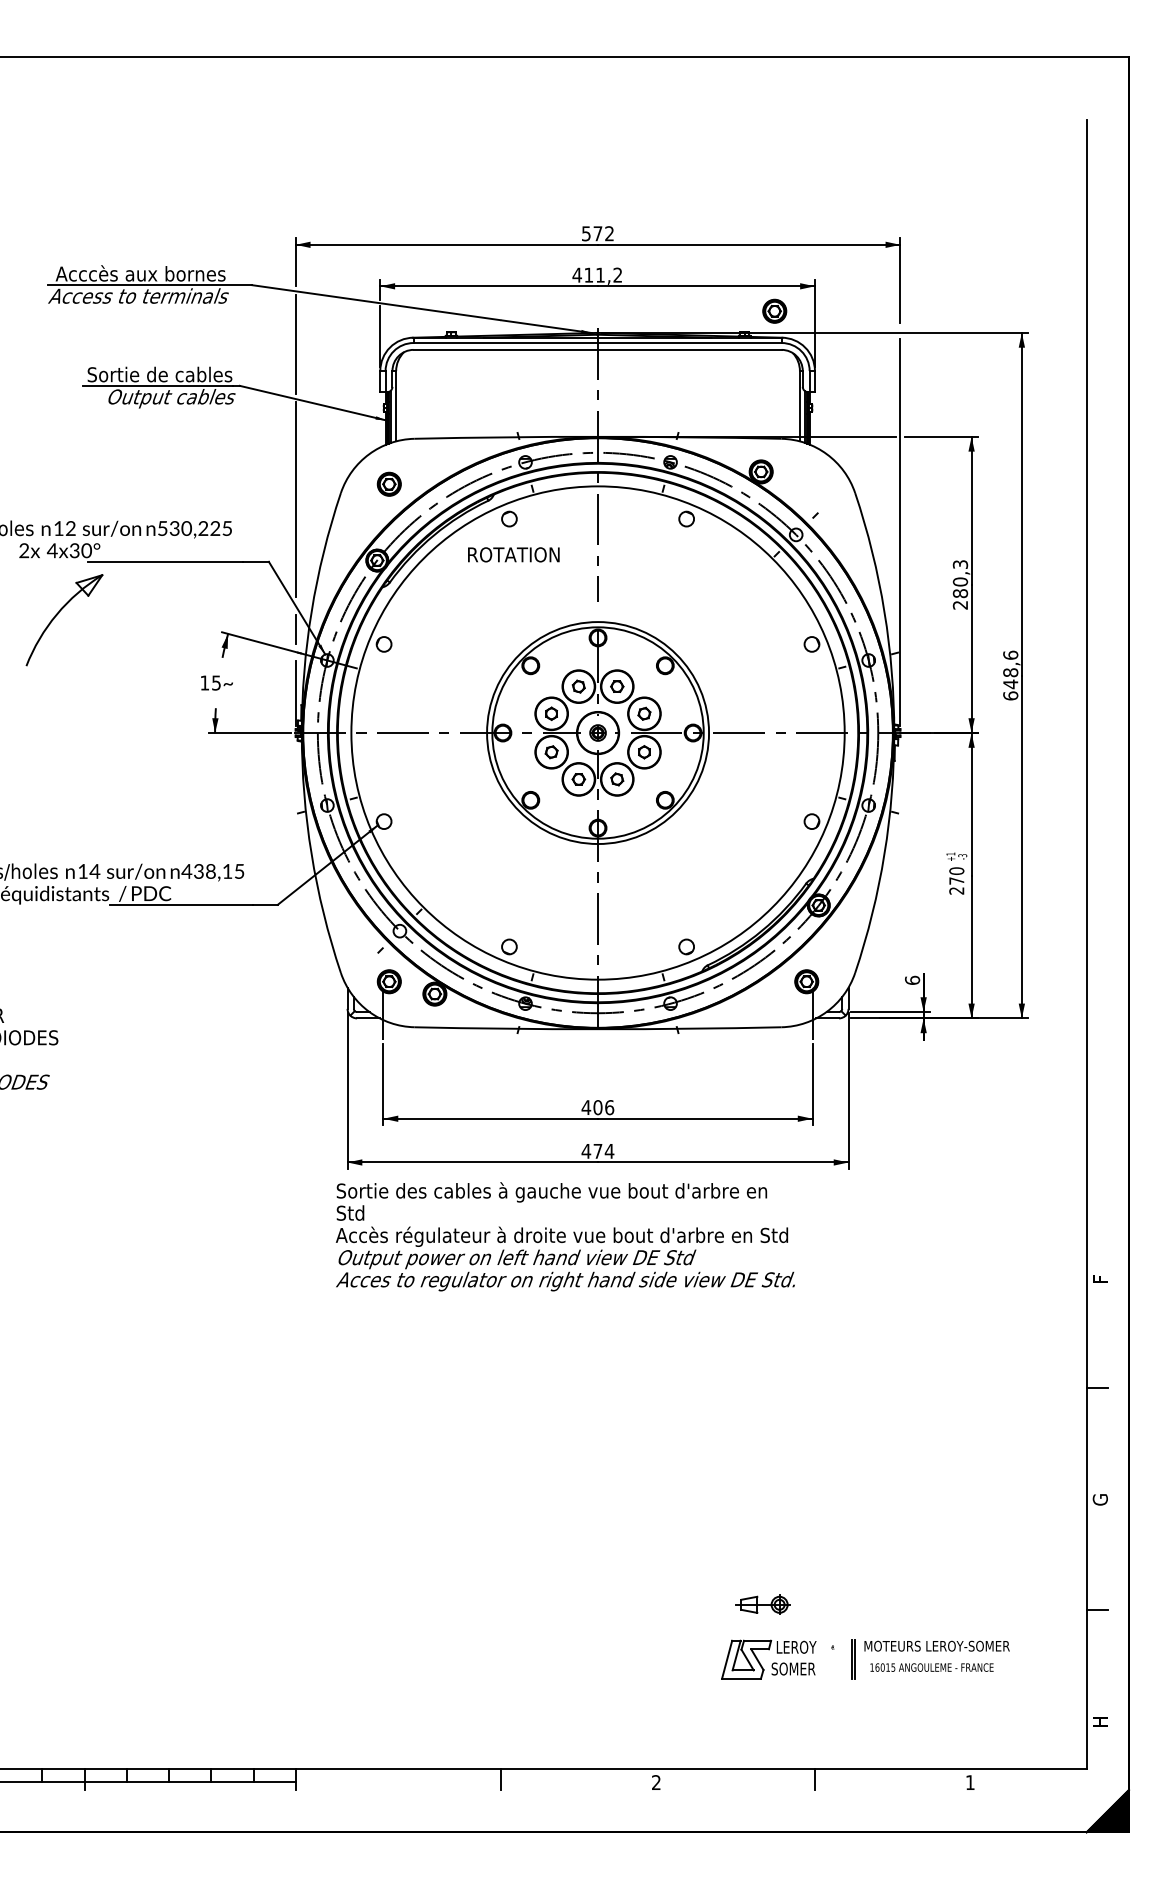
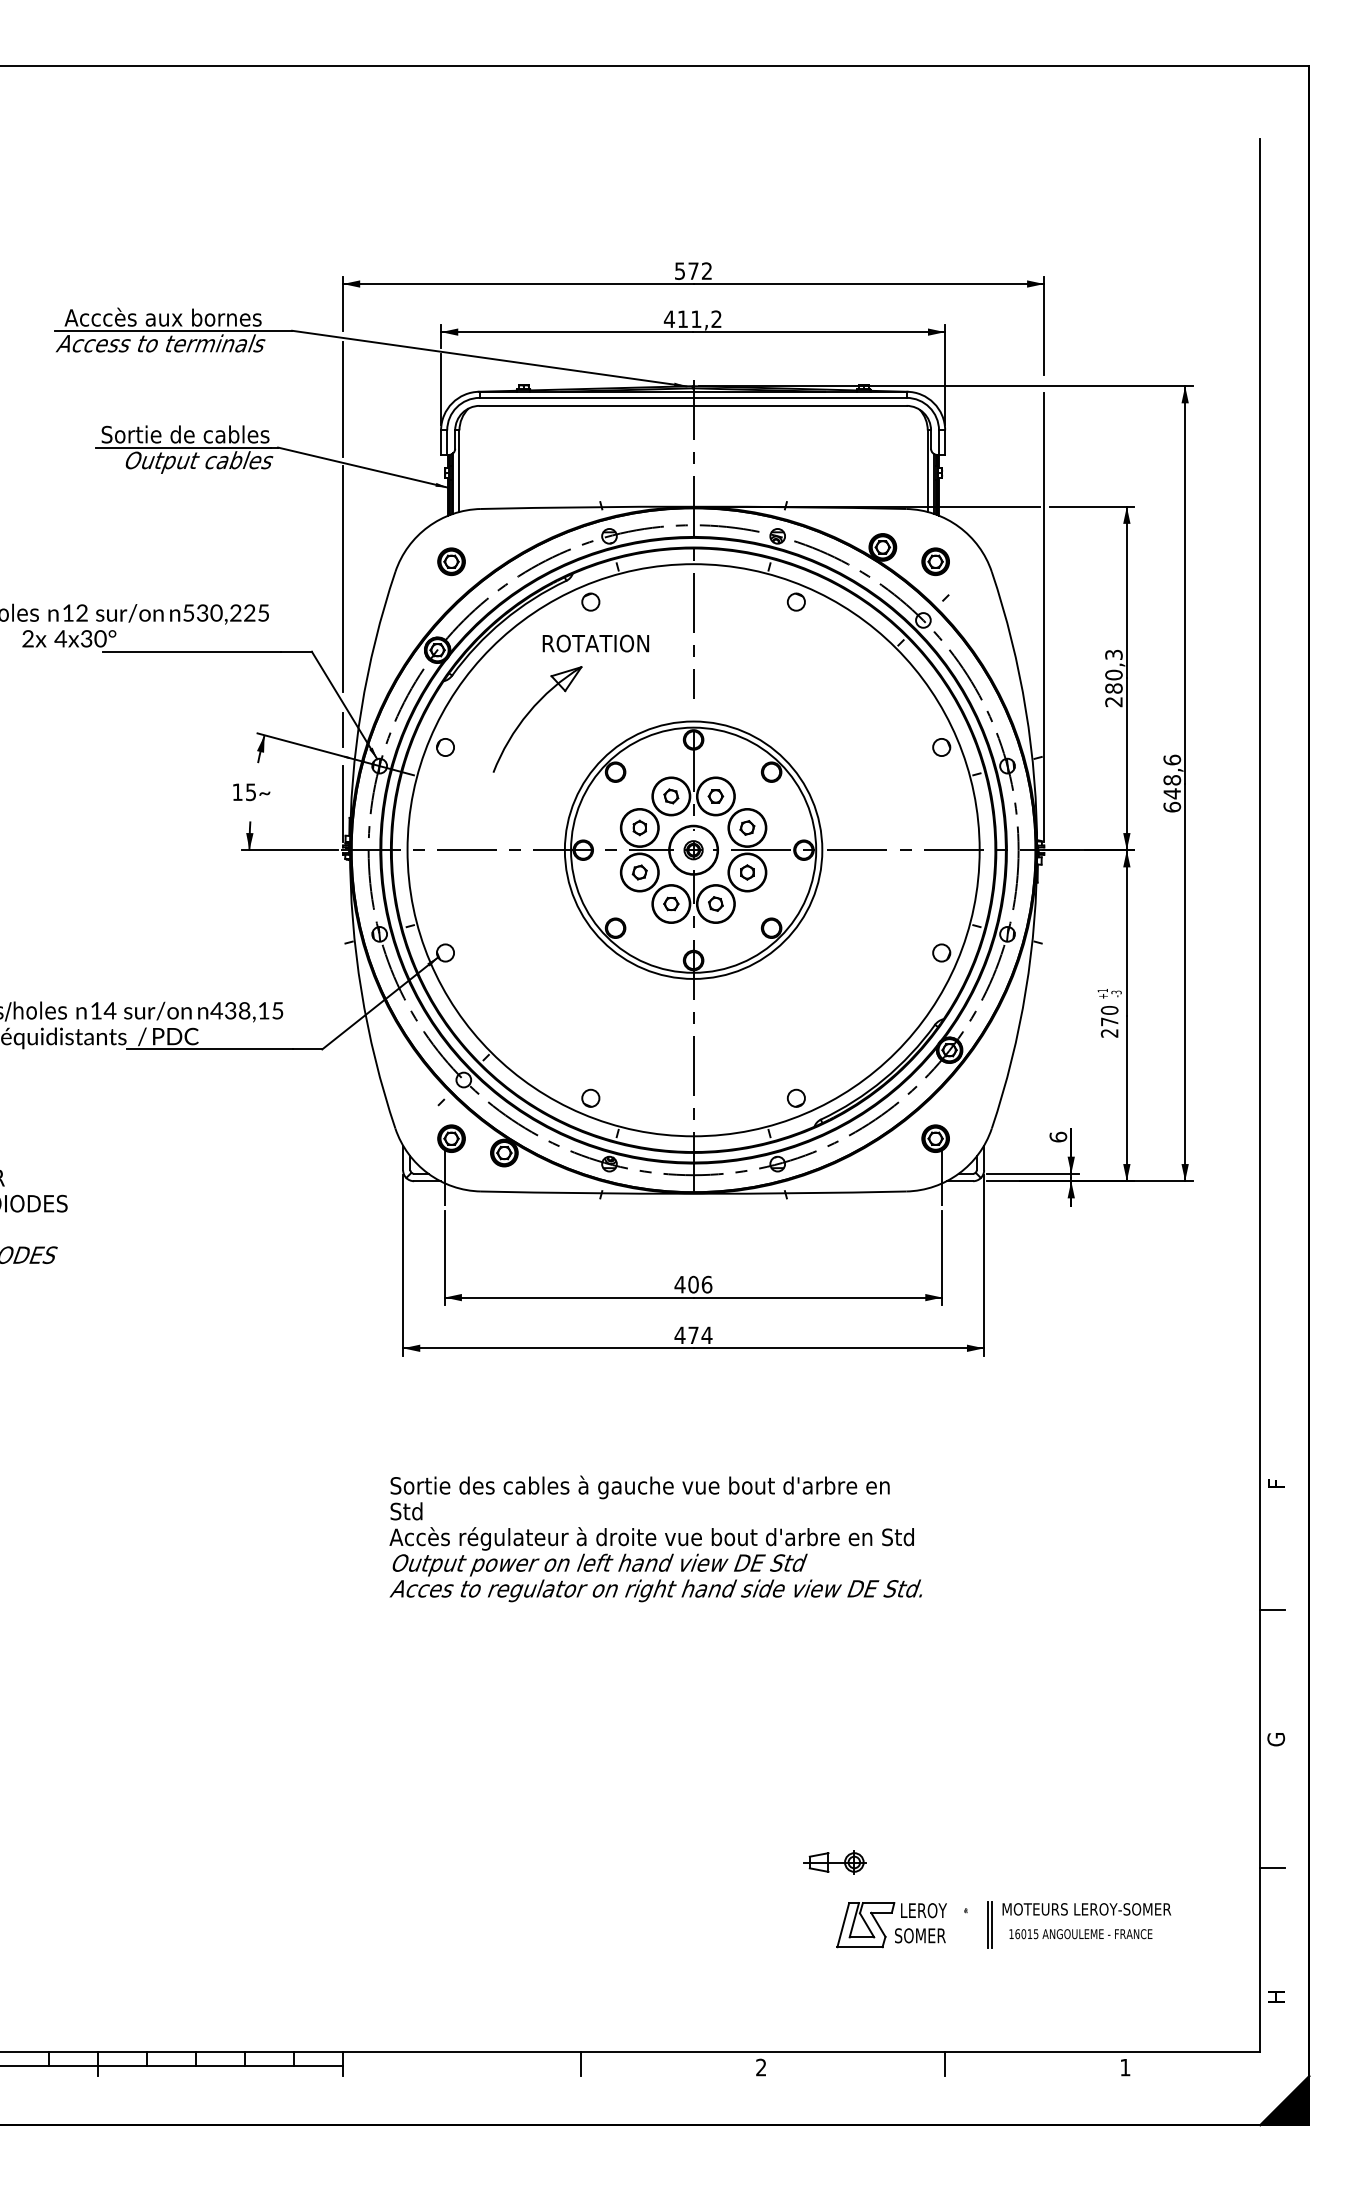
part: (774, 310) -> (935, 560), moved
part: (58, 614) -> (530, 712), moved
text: (564, 1236) -> (654, 1538), moved
part: (762, 1604) -> (834, 1862), moved

